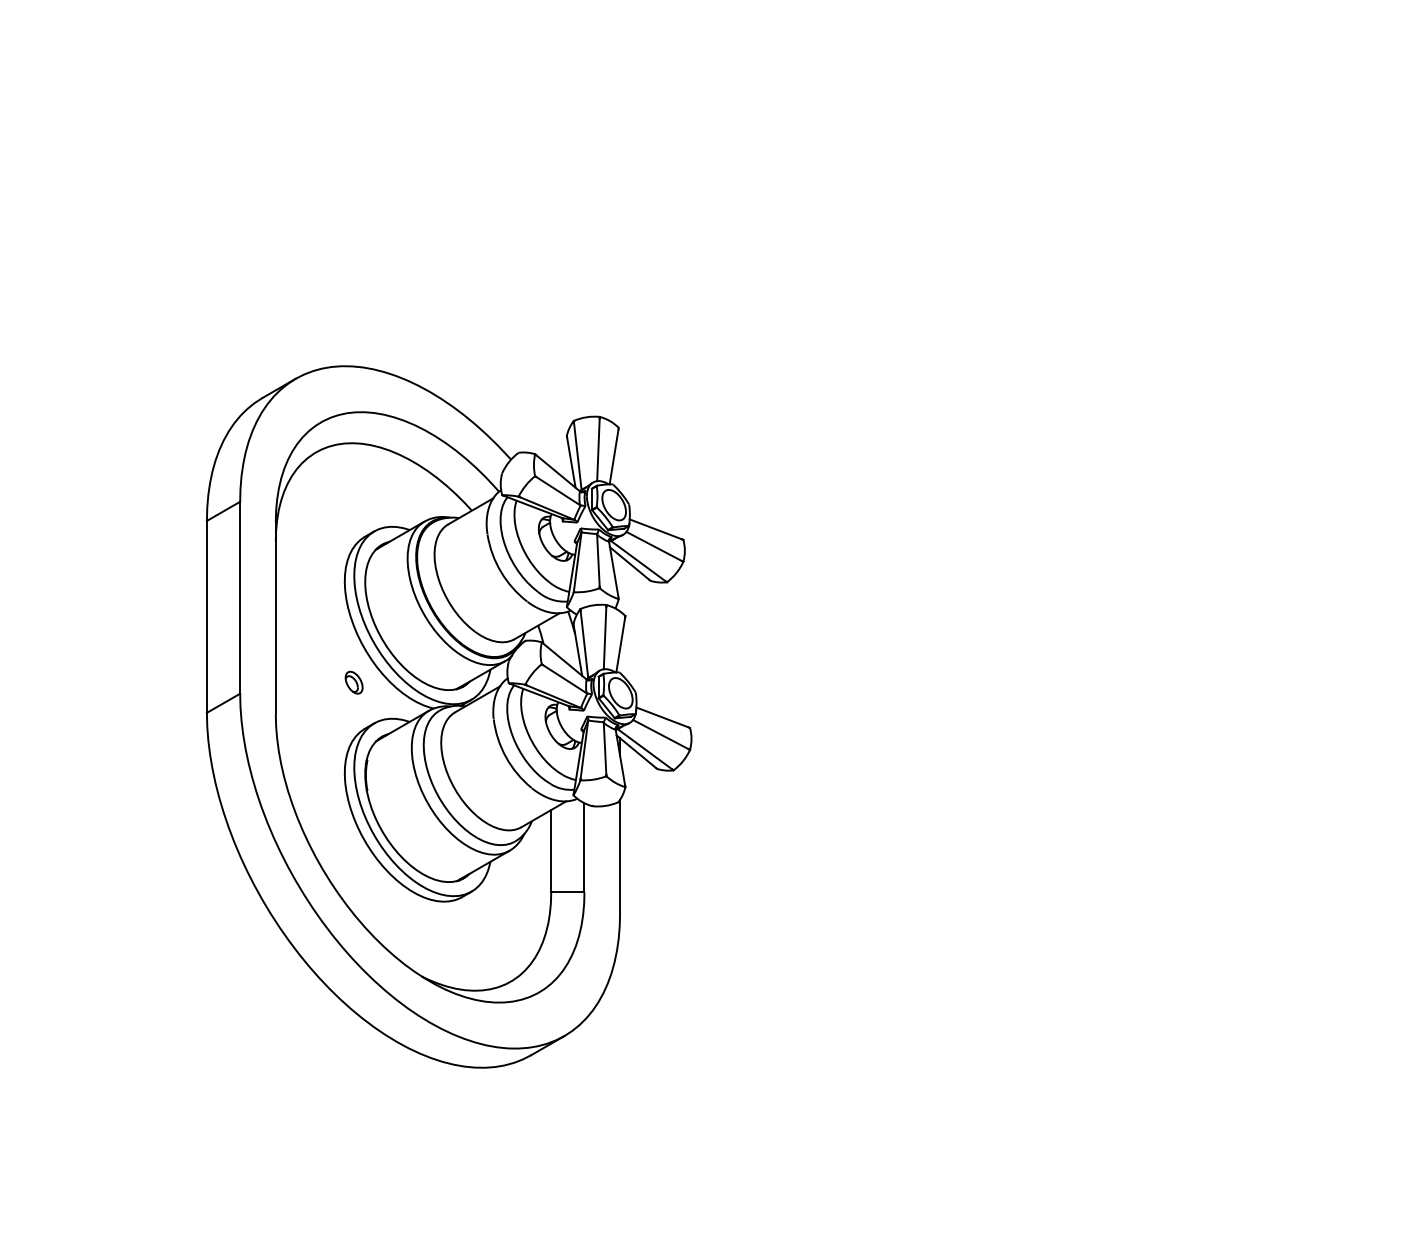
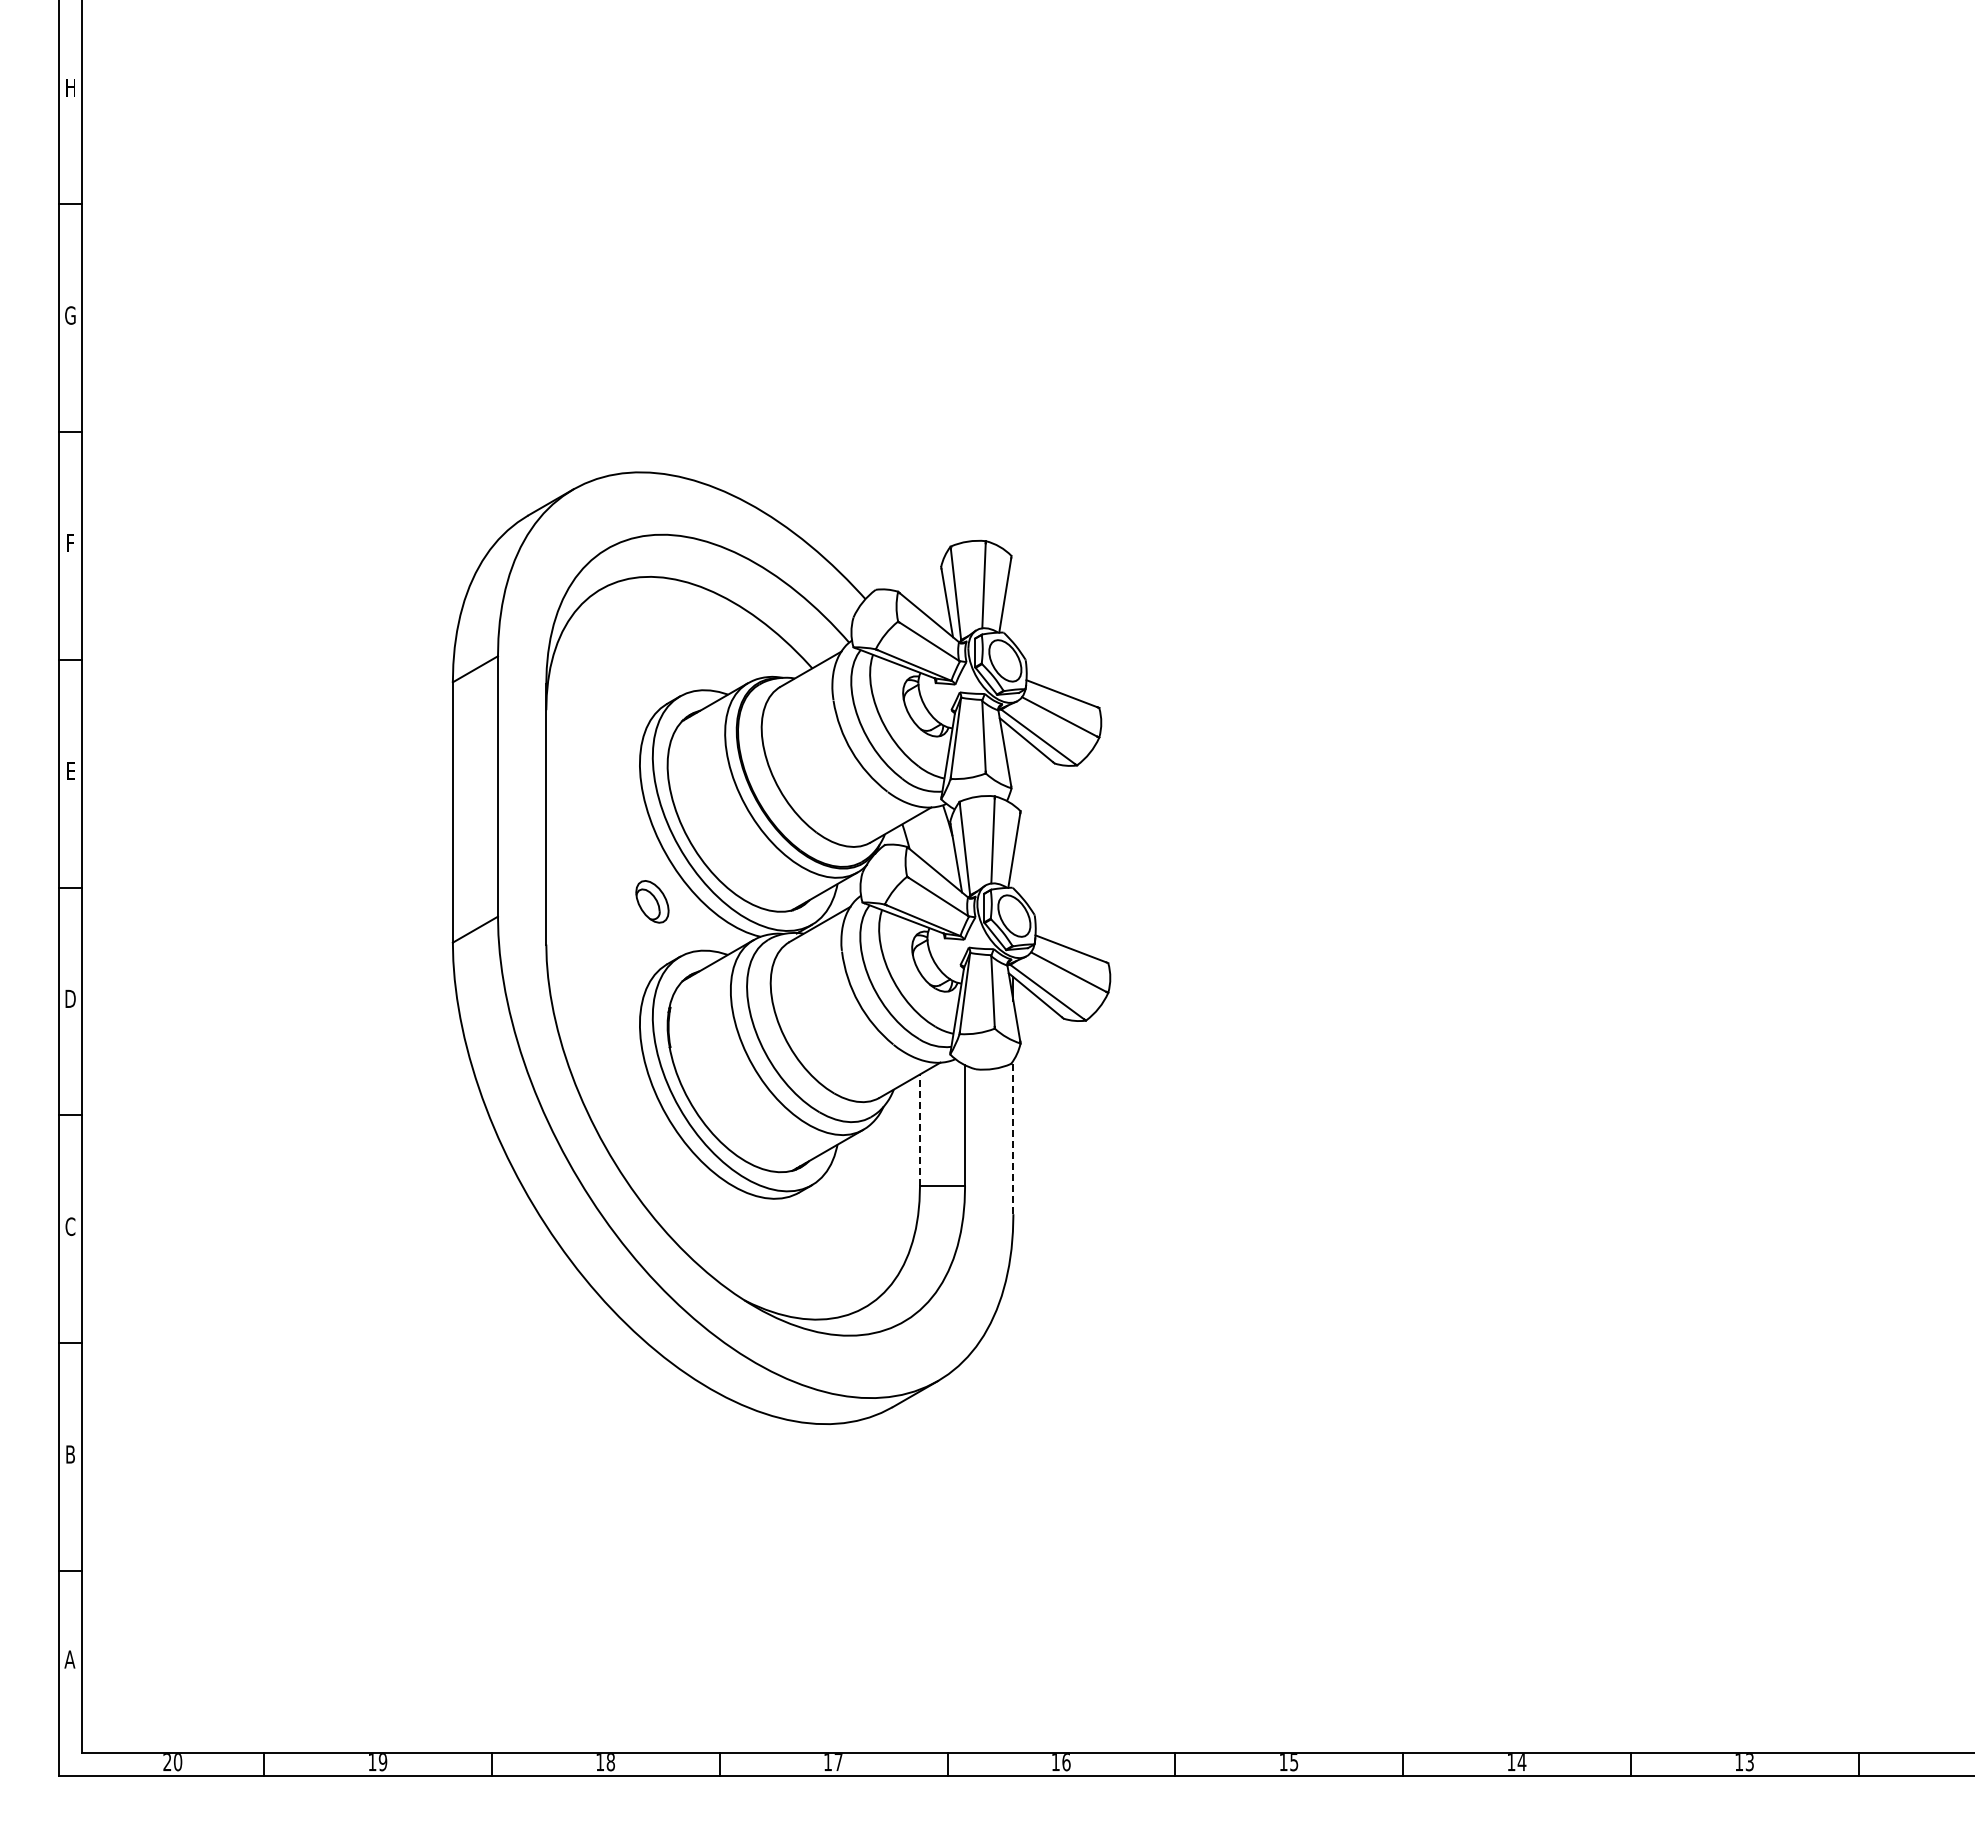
part: (354, 682) -> (652, 901), size x1.4
line: (551, 851) -> (920, 1130), solid -> dashed
line: (620, 856) -> (1013, 1137), solid -> dashed

